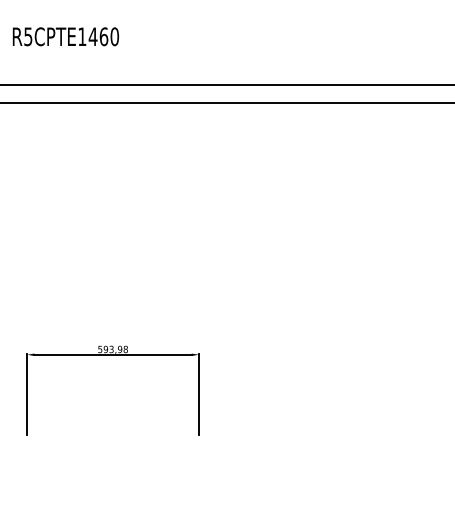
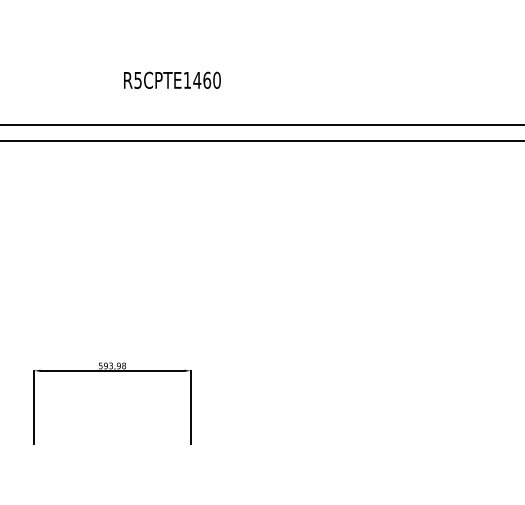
text: (66, 35) -> (172, 79), moved

